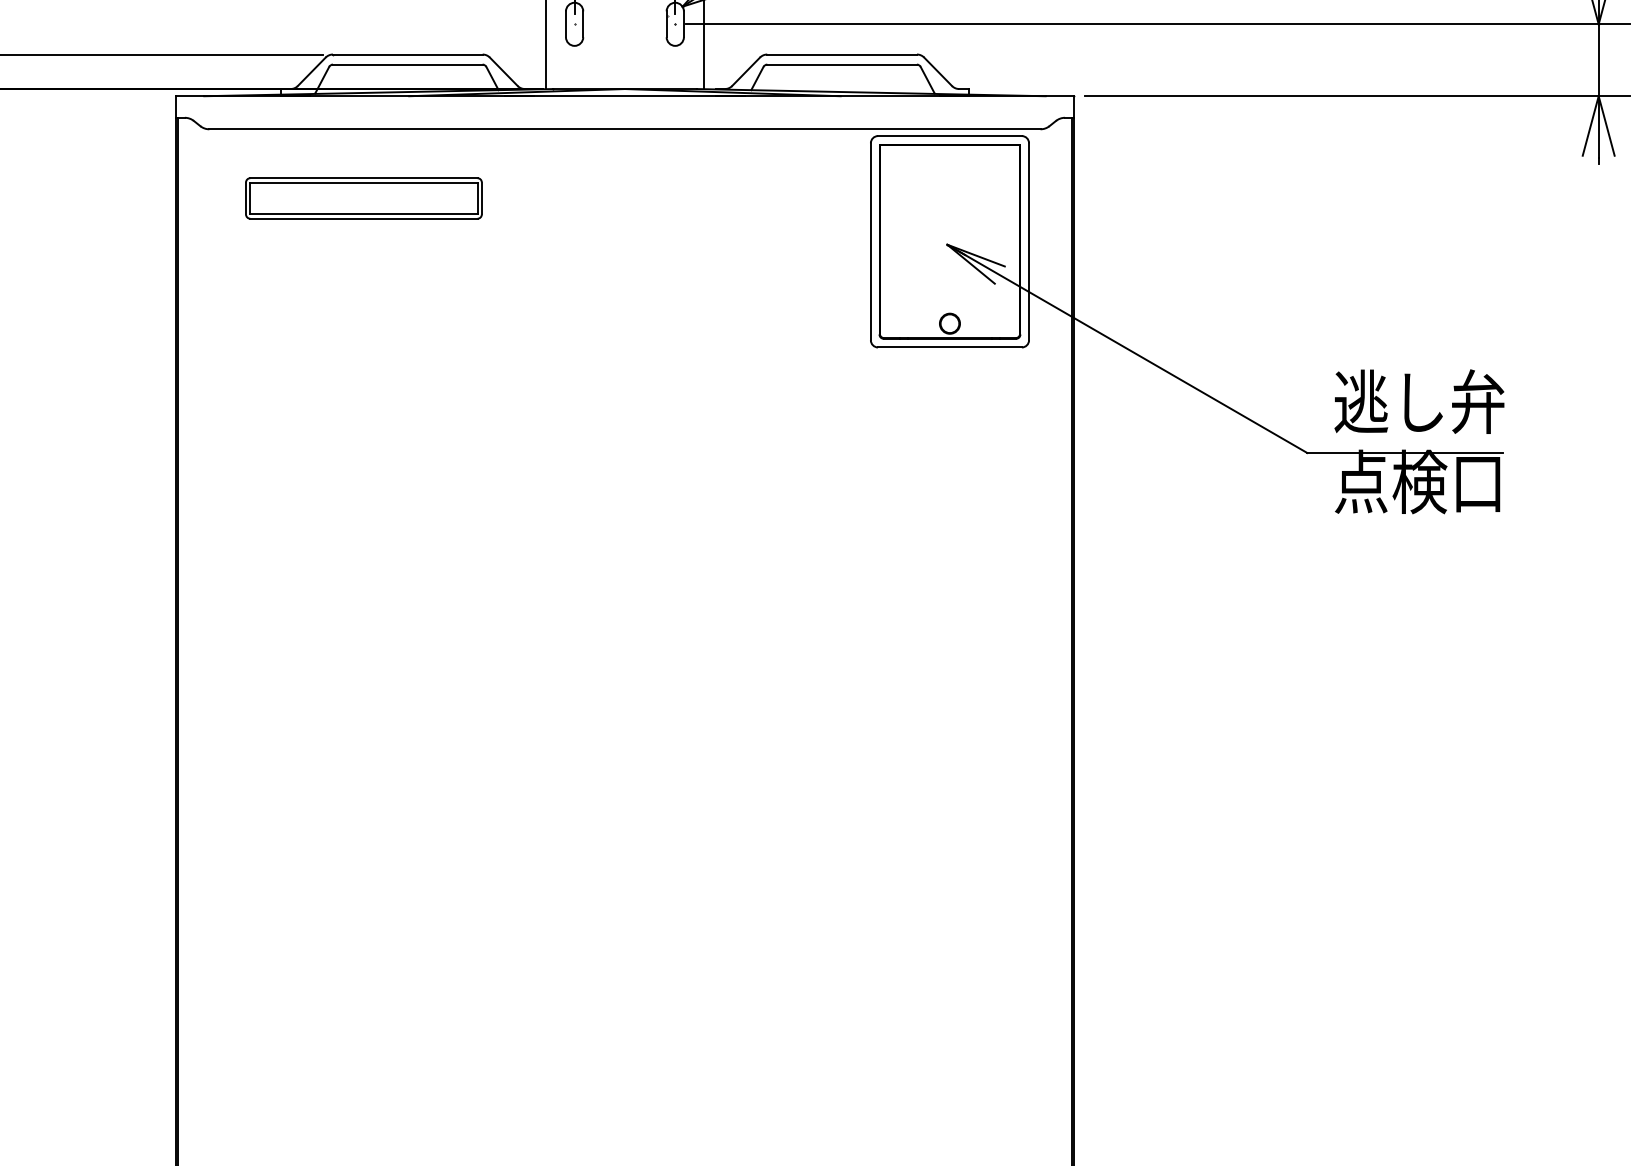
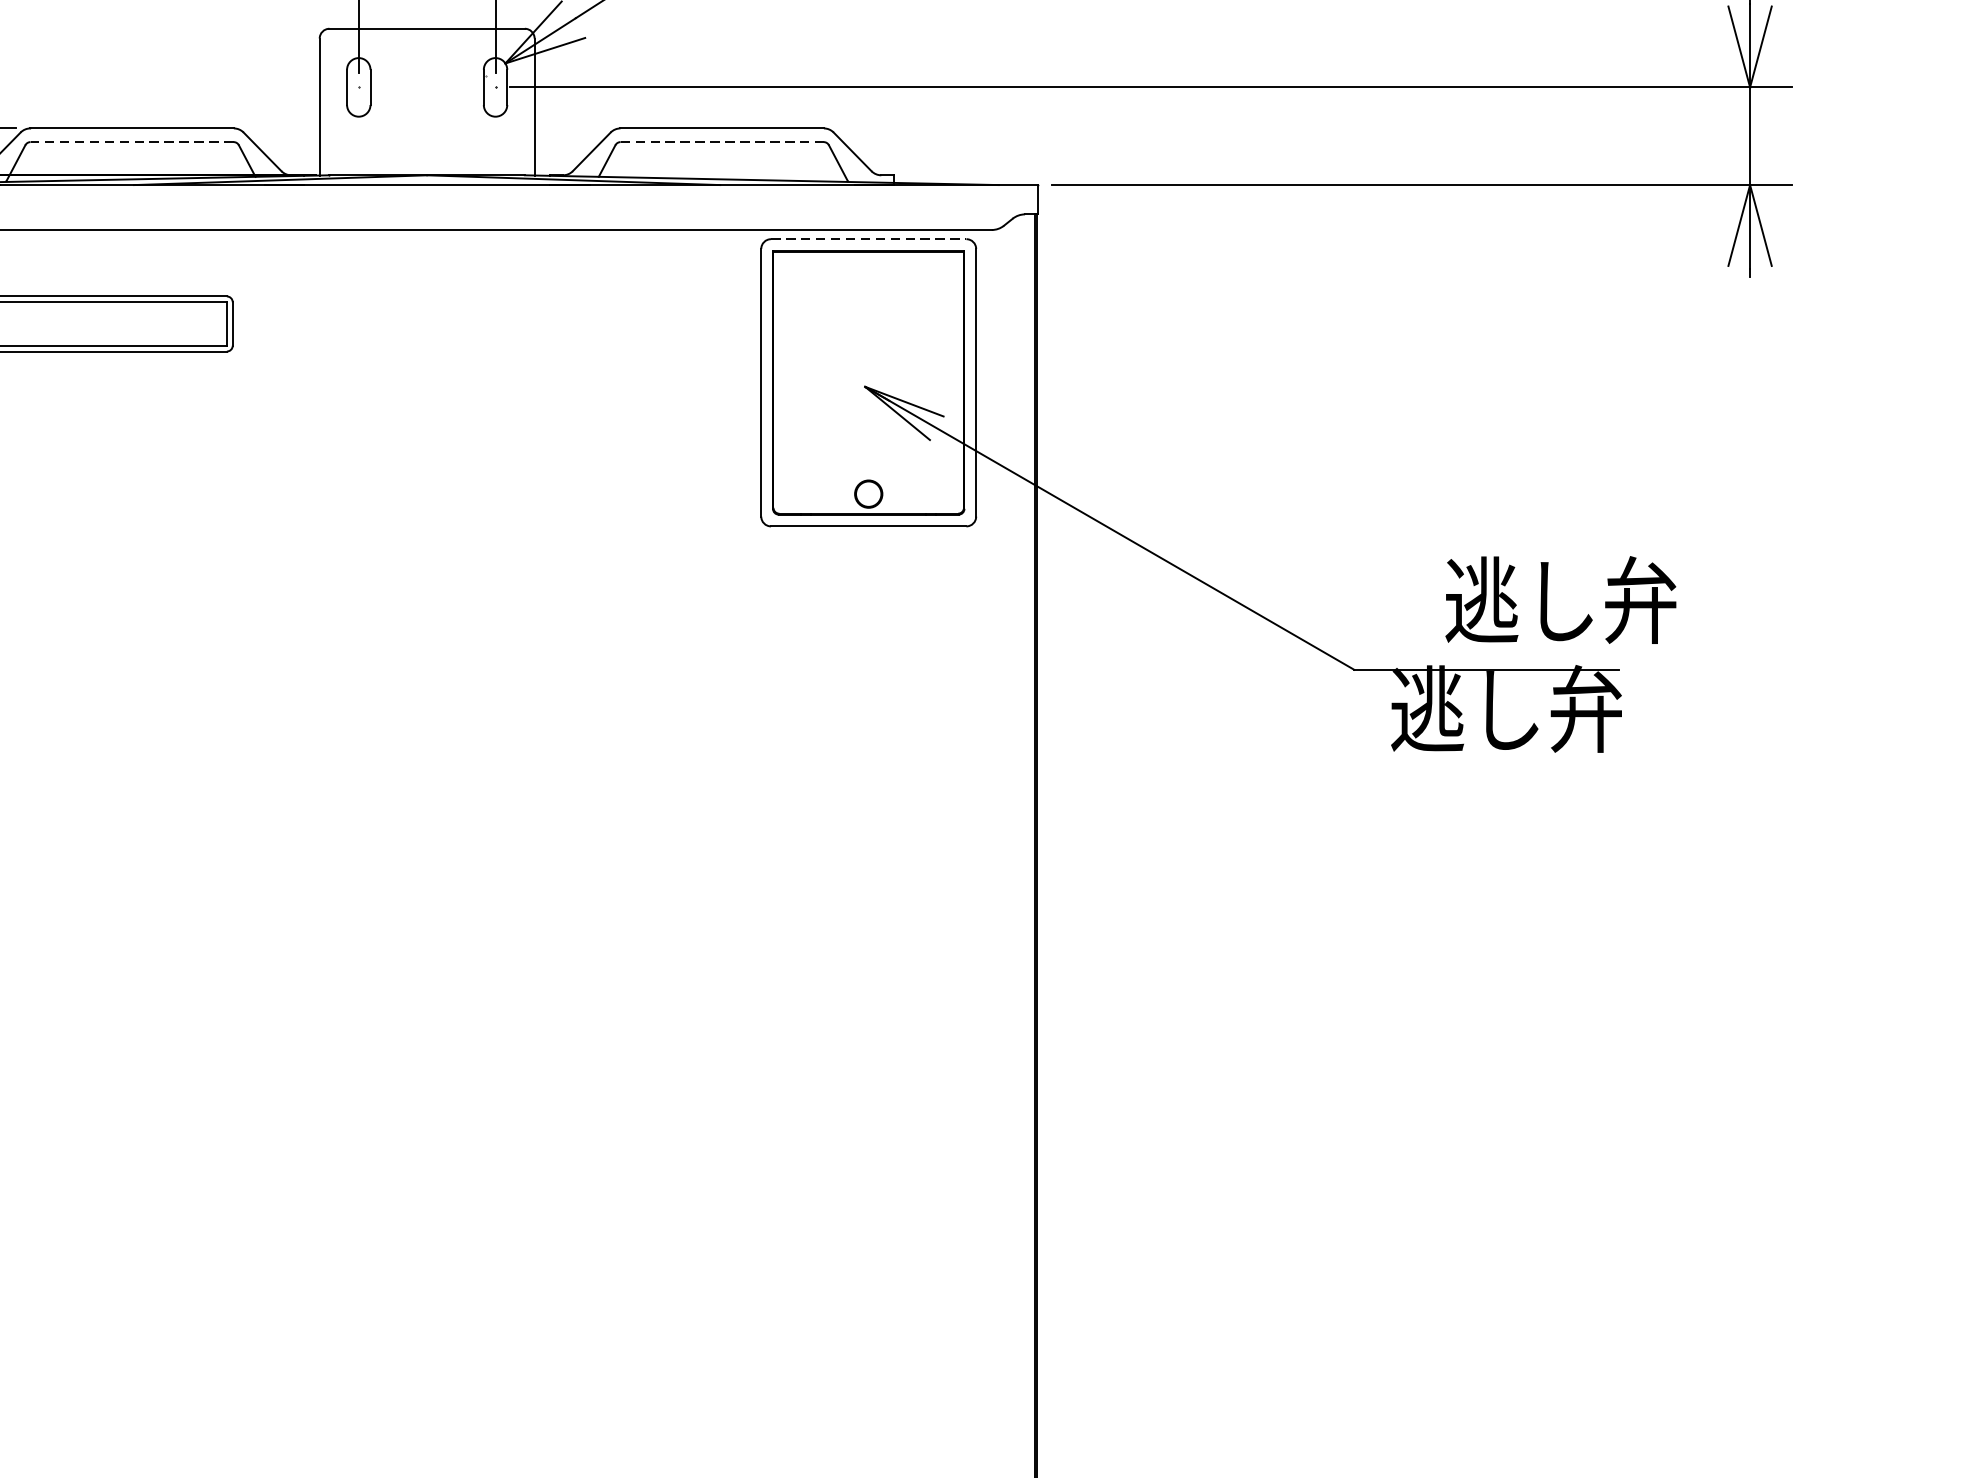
line: (407, 64) -> (131, 141), solid -> dashed
line: (842, 64) -> (722, 141), solid -> dashed
line: (949, 136) -> (868, 239), solid -> dashed
text: (1419, 401) -> (1560, 599), moved
text: (1419, 481) -> (1506, 708), 点検口 -> 逃し弁

